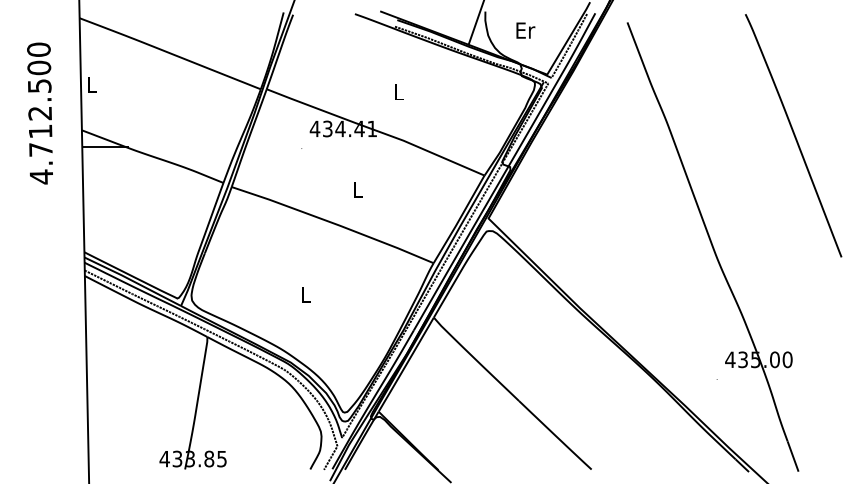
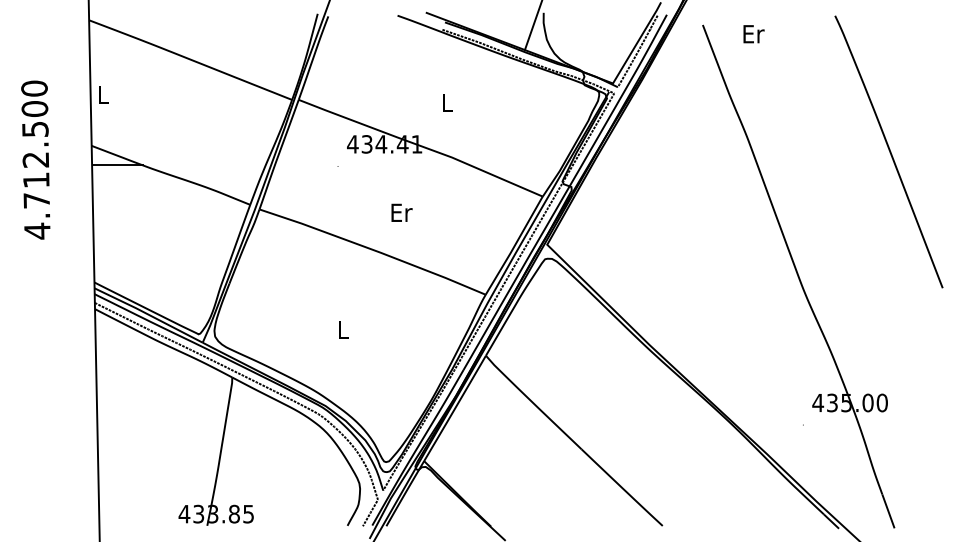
text: (525, 30) -> (753, 34), moved
text: (39, 113) -> (35, 159), moved
text: (358, 189) -> (401, 212), L -> Er

